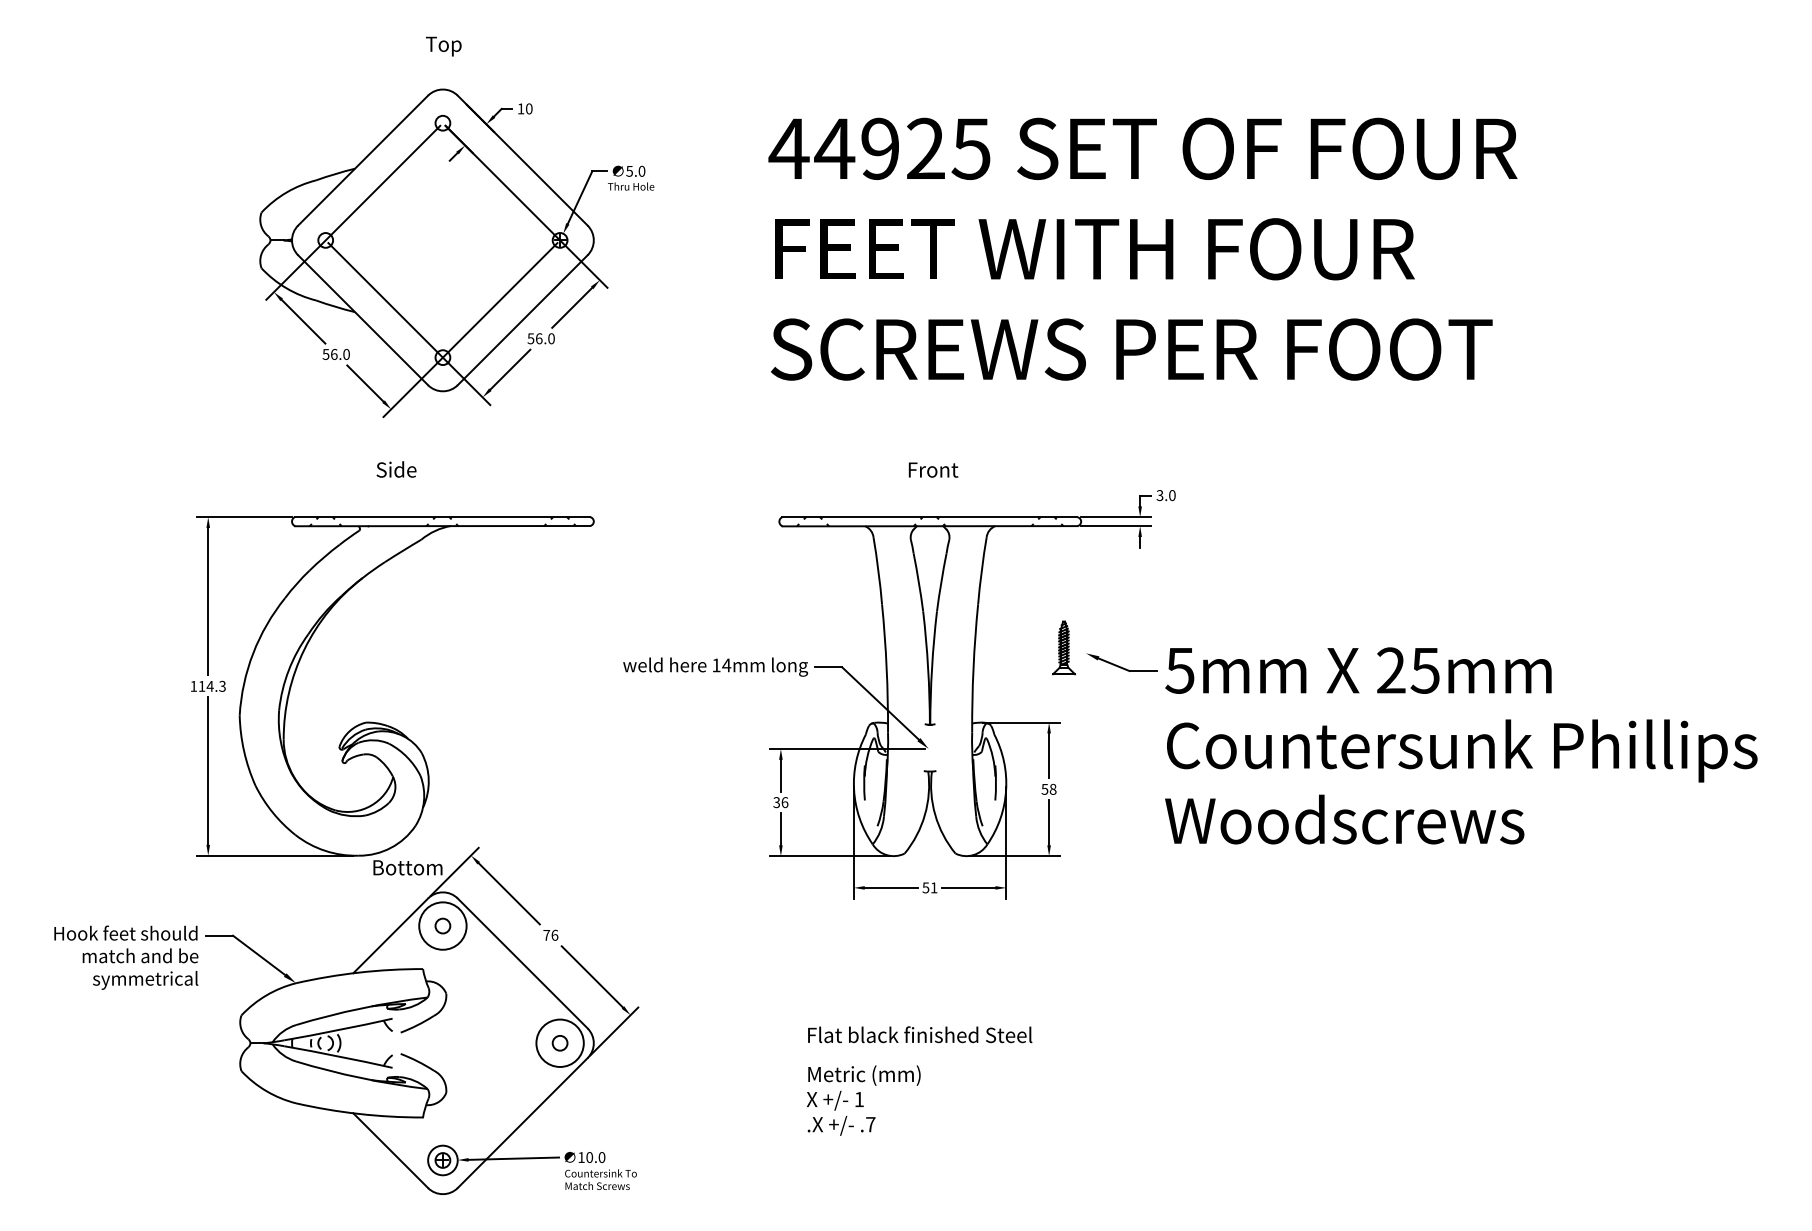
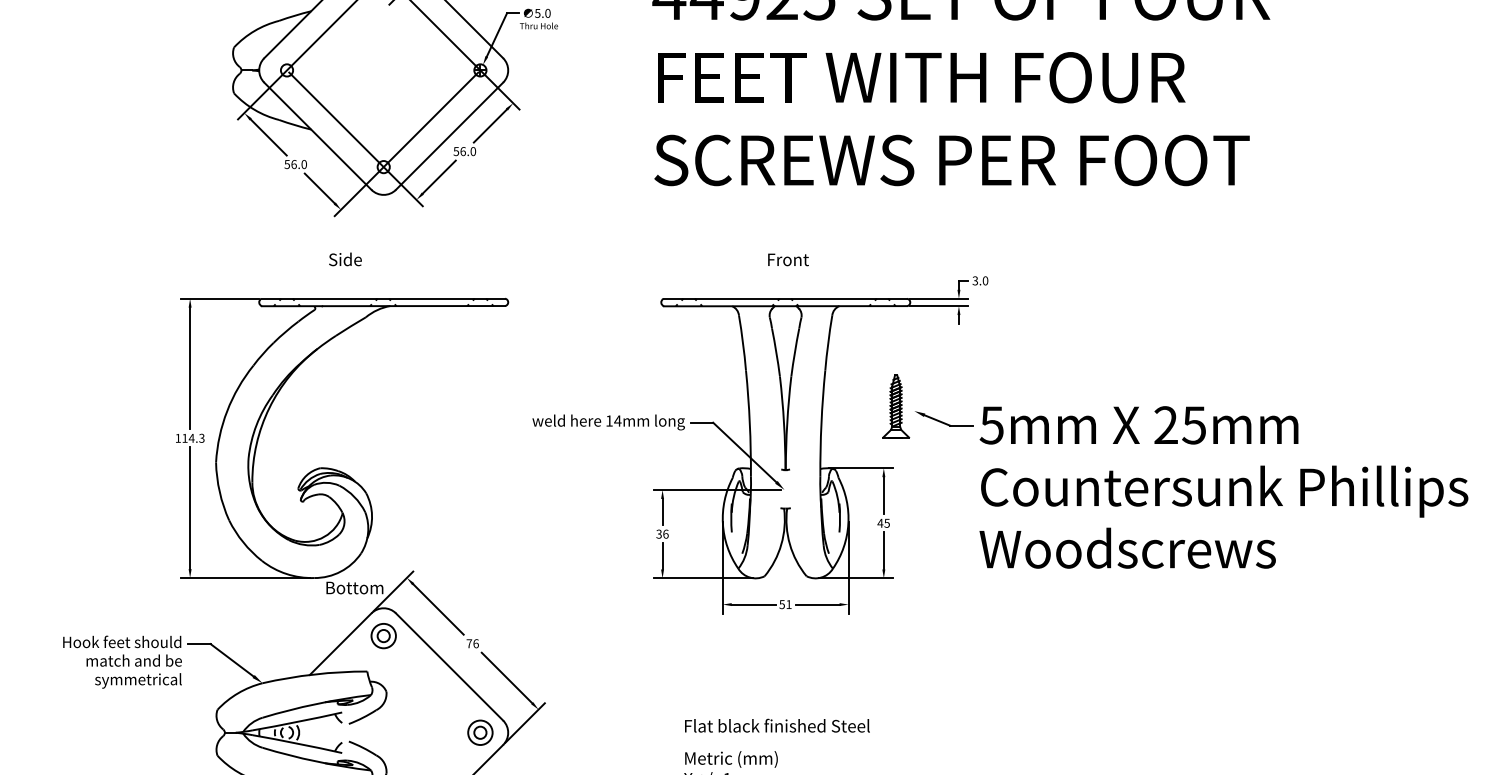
part: (1063, 647) -> (895, 406), size x1.43
text: (1048, 788) -> (883, 522), 58 -> 45
circle: (442, 925) -> (383, 635), size x0.62
circle: (559, 1043) -> (479, 732), size x0.62

